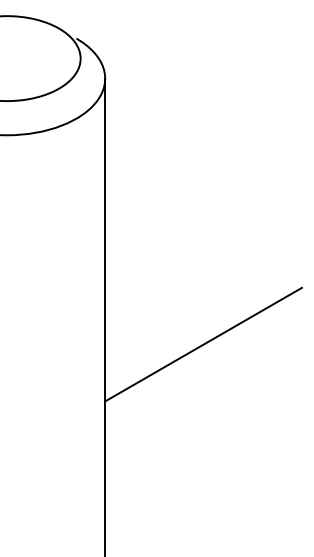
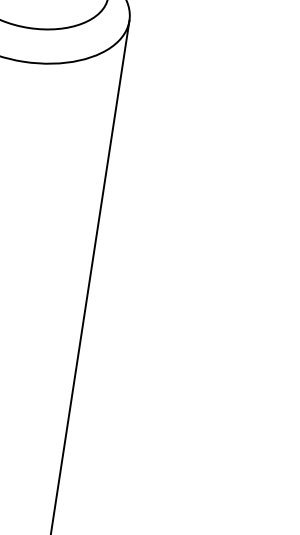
line: (203, 344) -> (186, 298), removed

